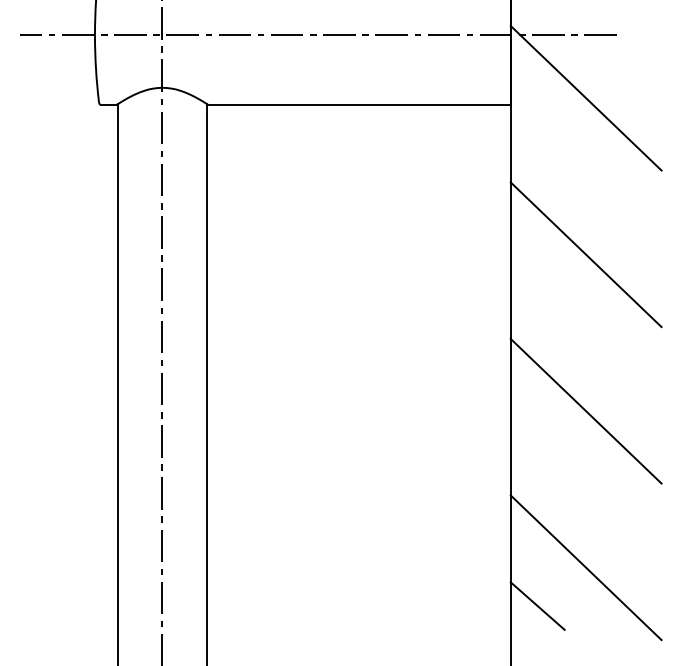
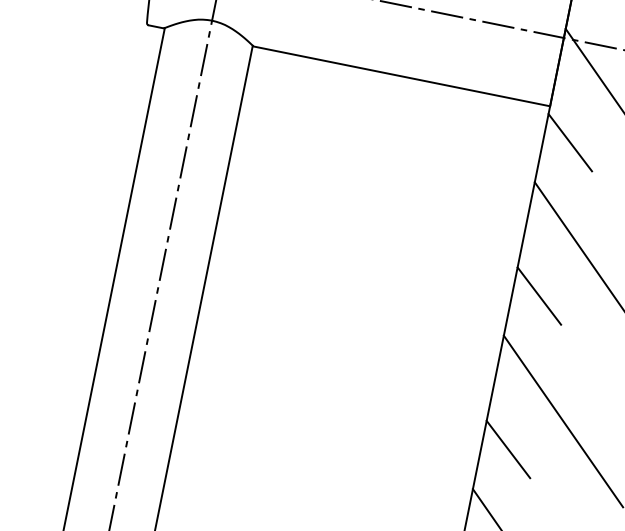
line: (537, 136) -> (570, 142), added
line: (537, 292) -> (539, 295), added
line: (537, 449) -> (508, 449), added

